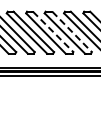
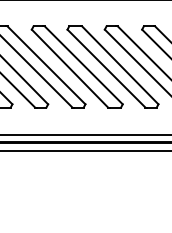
line: (53, 31) -> (84, 64), dashed -> solid
line: (72, 32) -> (121, 66), dashed -> solid

